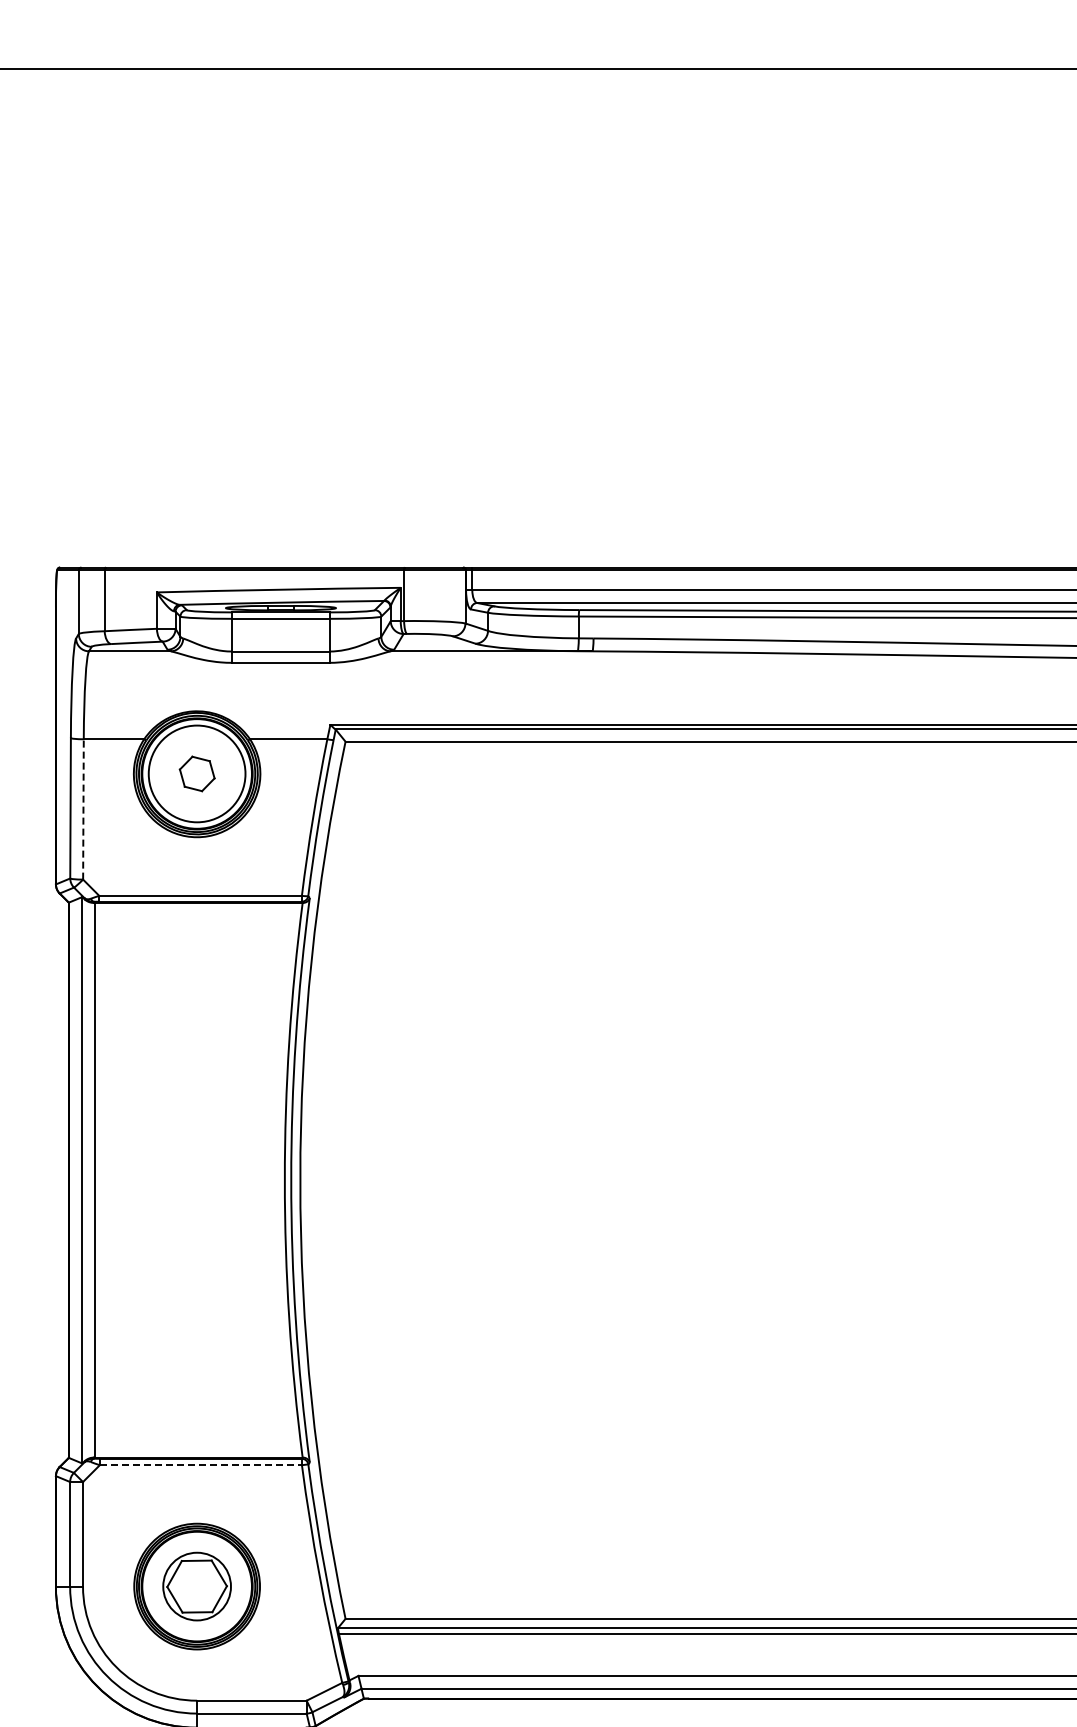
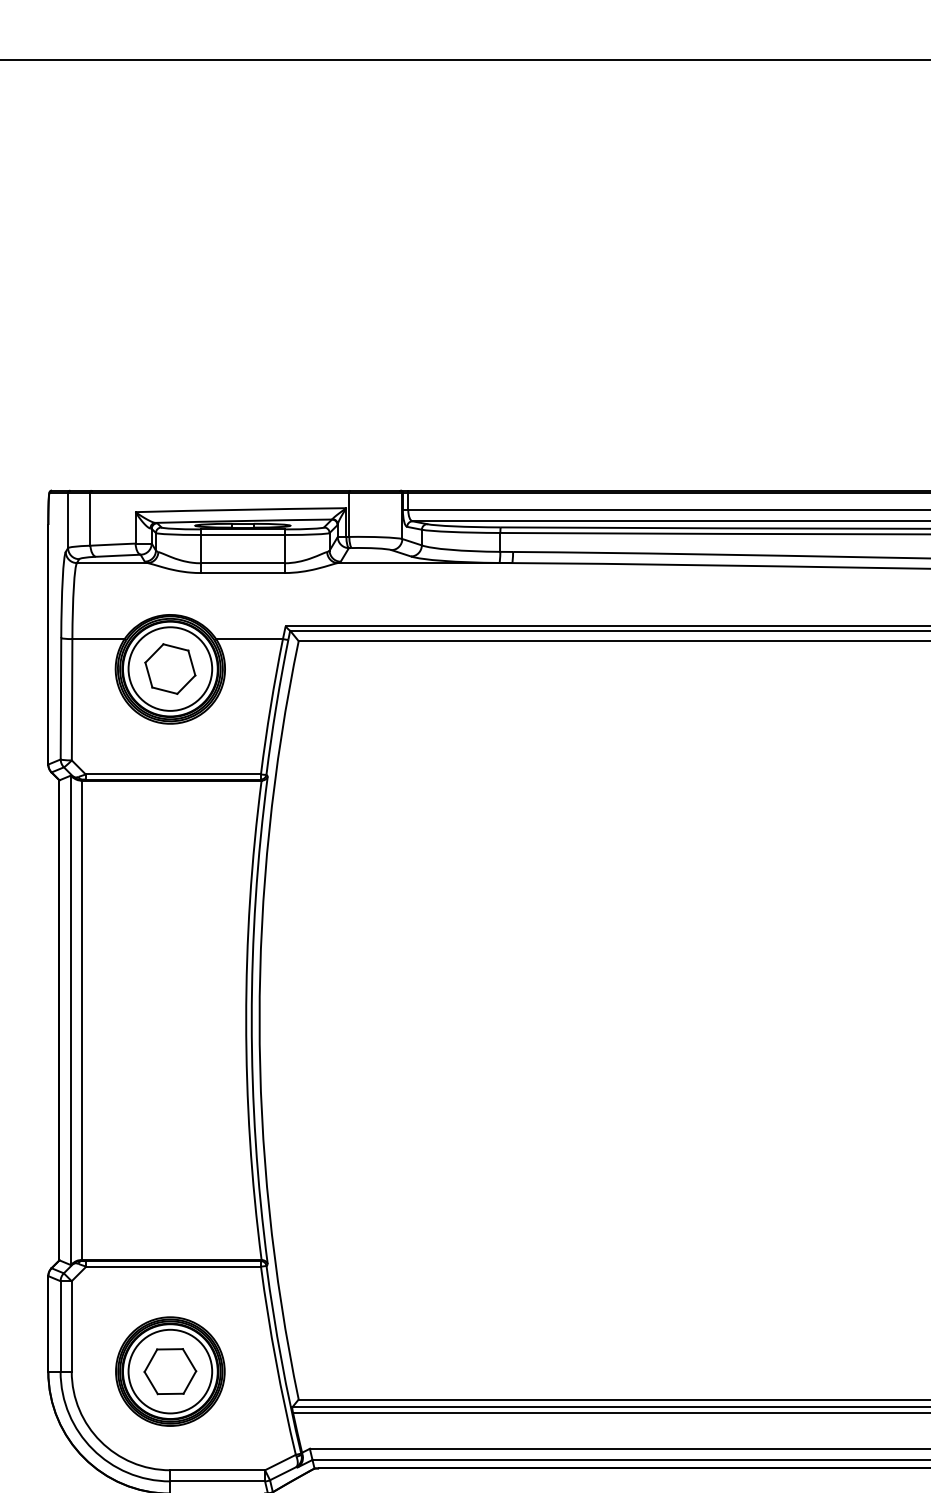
part: (197, 773) -> (170, 668), size x1.67
line: (83, 808) -> (72, 698), dashed -> solid
line: (201, 1465) -> (174, 1266), dashed -> solid
circle: (196, 1586) -> (169, 1371), size x1.43

